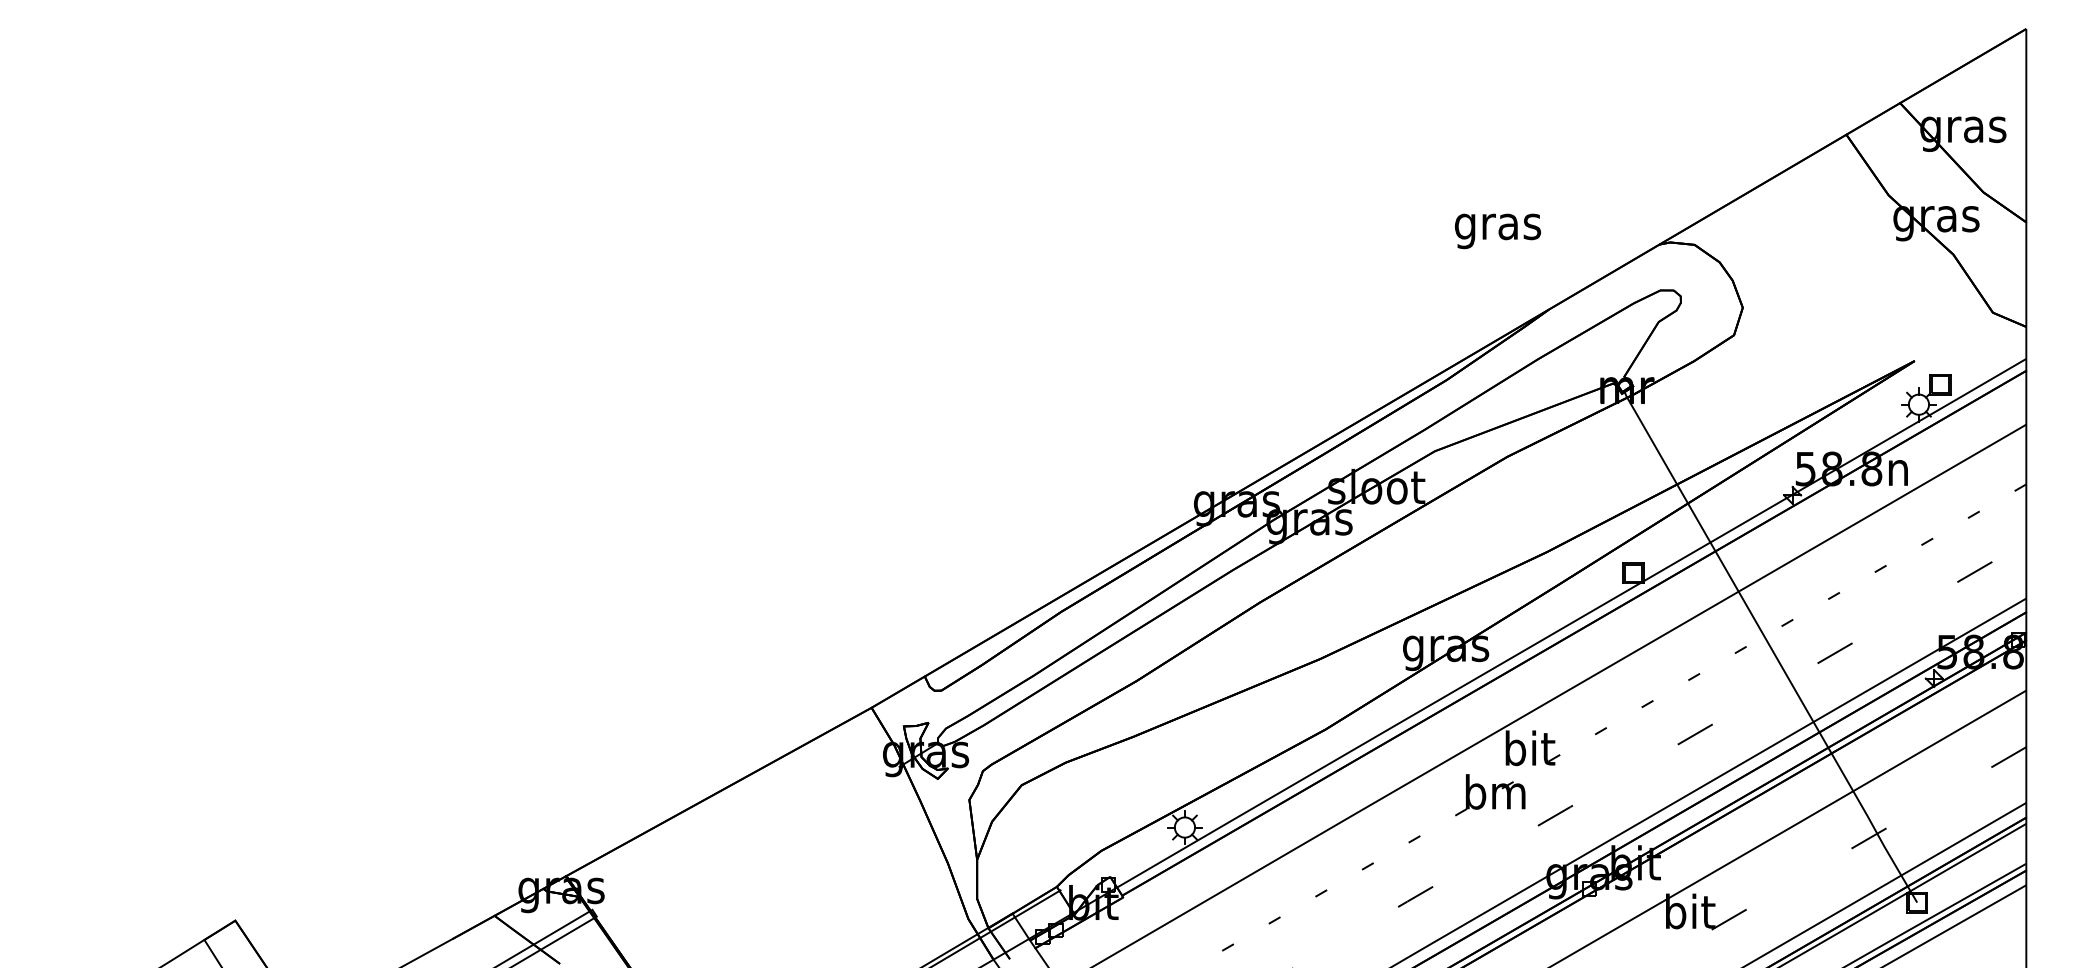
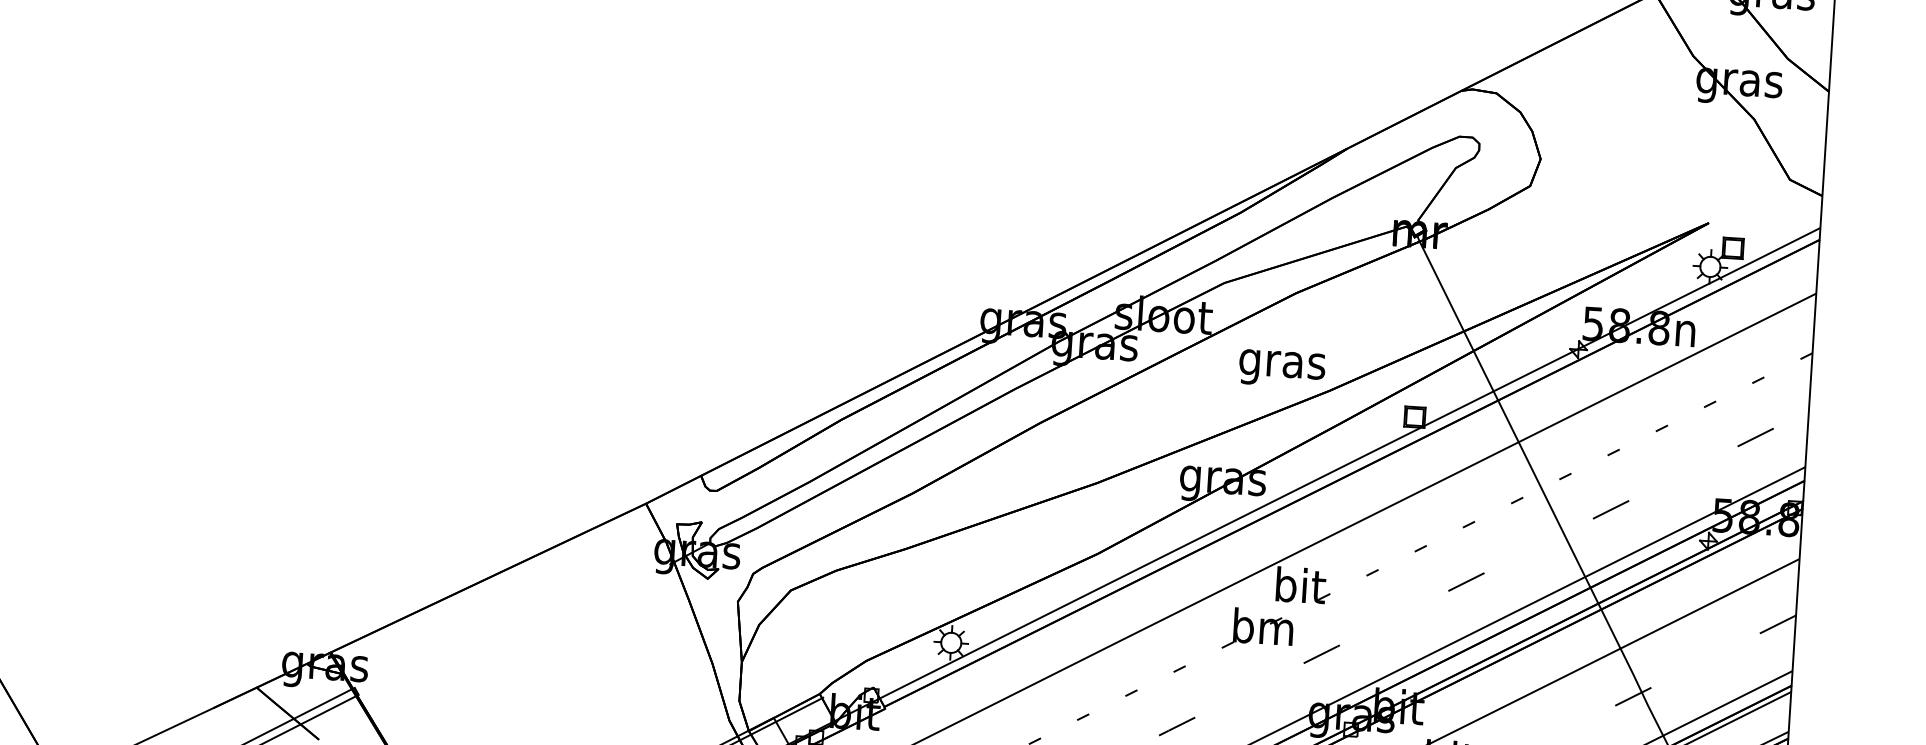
text: (1498, 231) -> (1282, 369), moved

